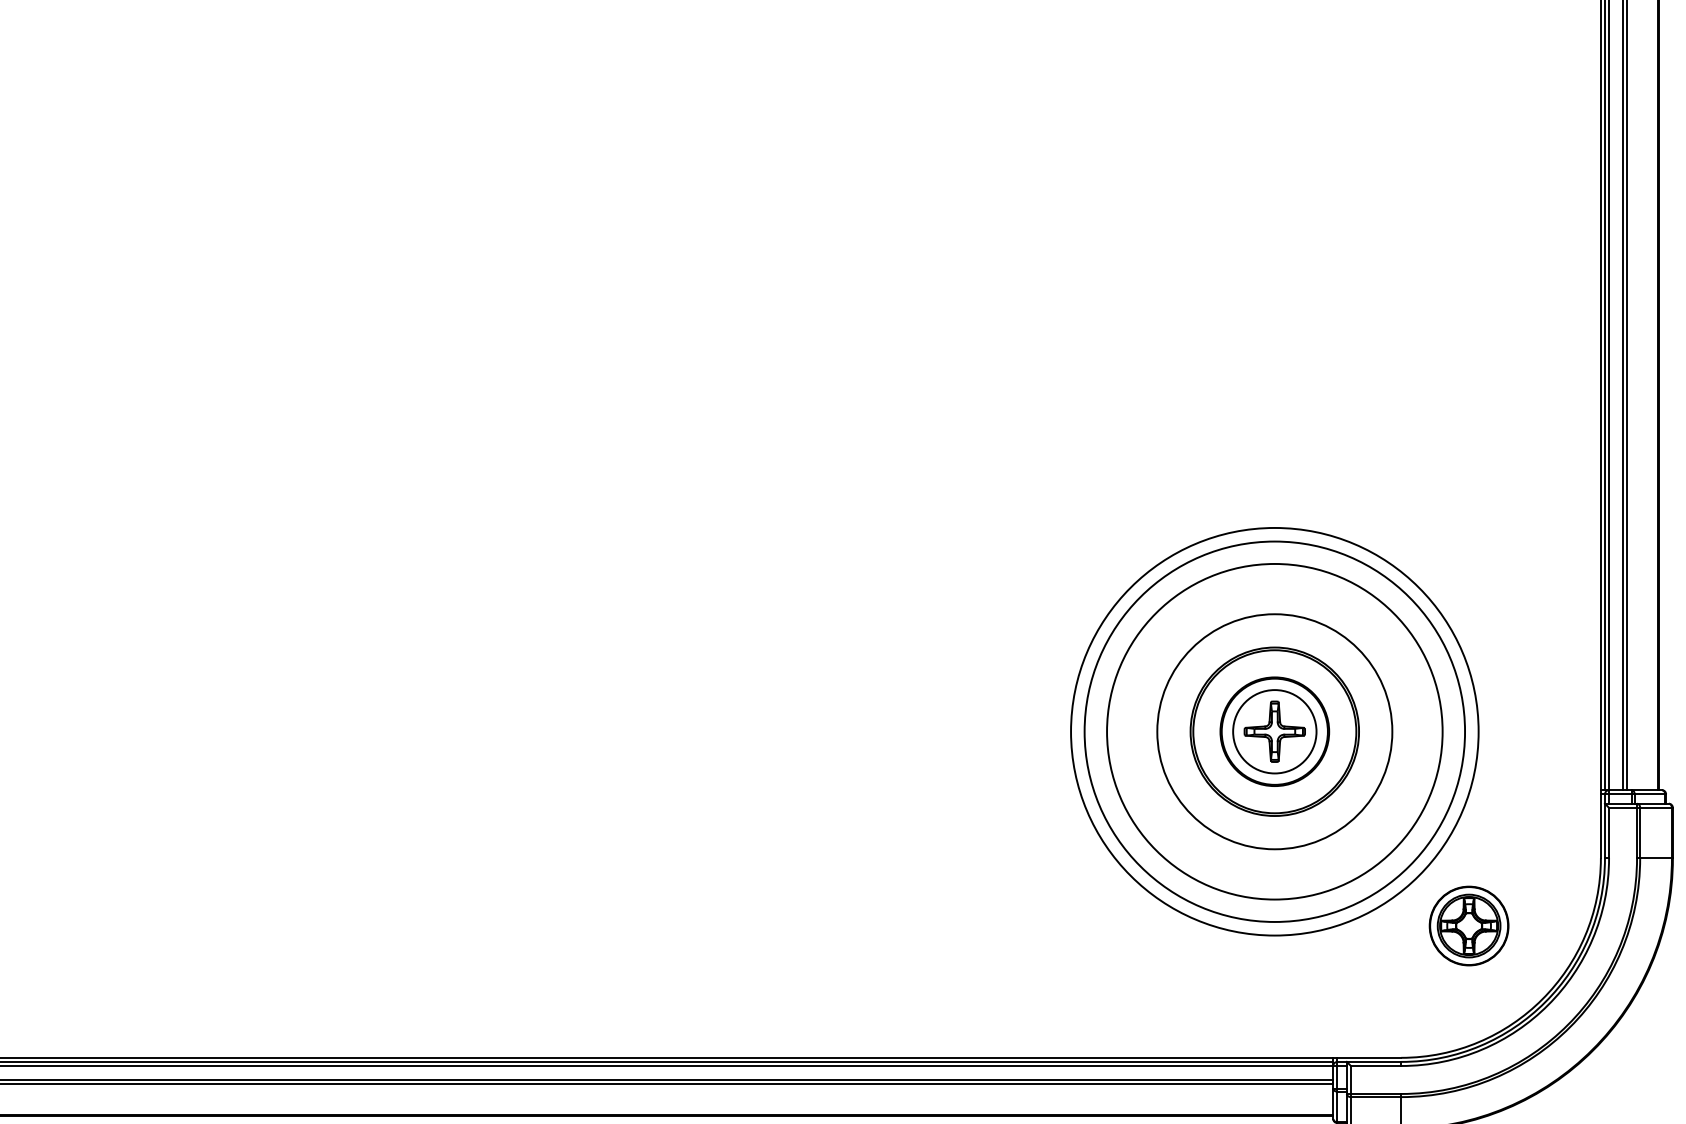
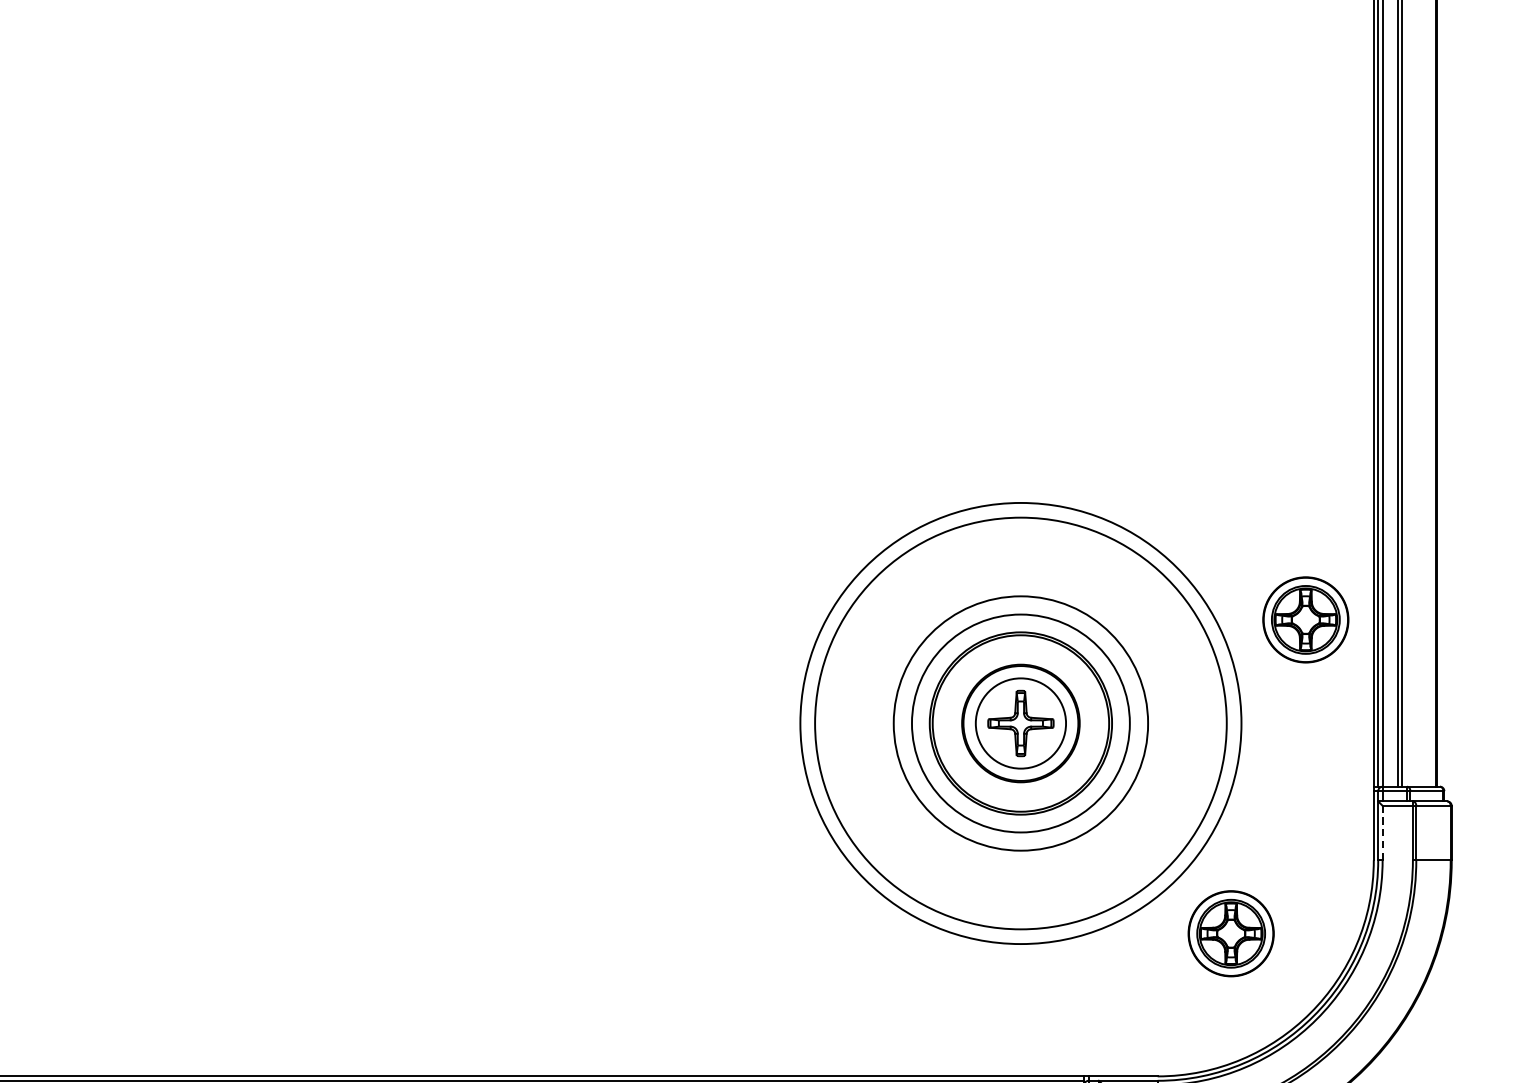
part: (1537, 635) -> (1305, 619), added
circle: (1274, 731) -> (1020, 723), size x0.6
line: (1609, 832) -> (1383, 832), solid -> dashed

